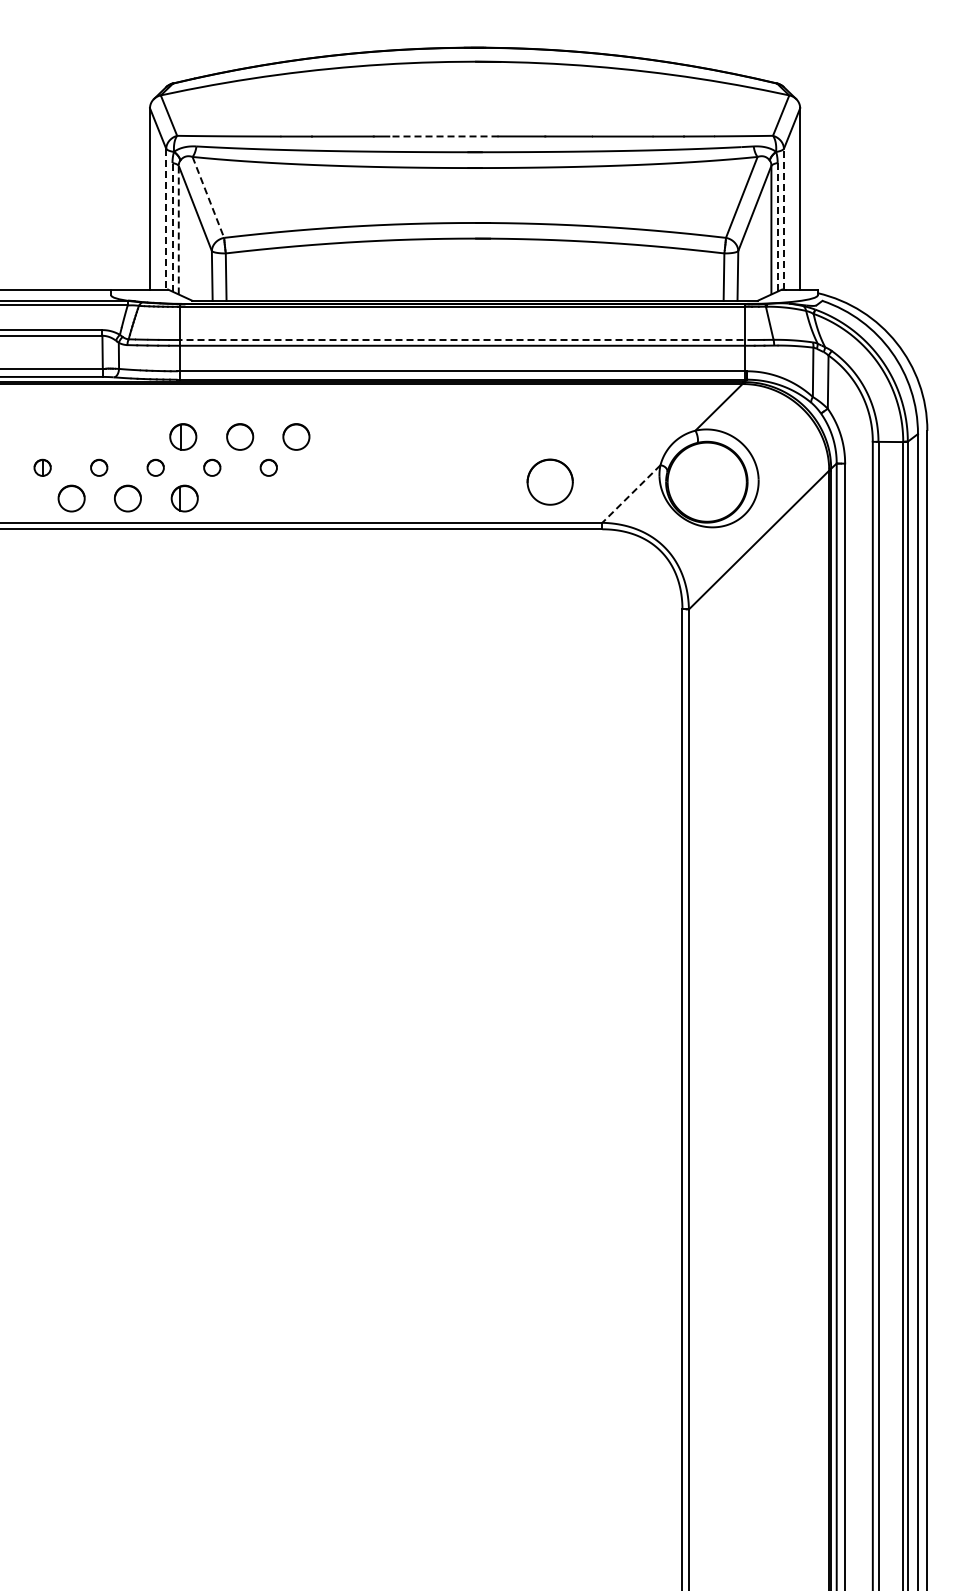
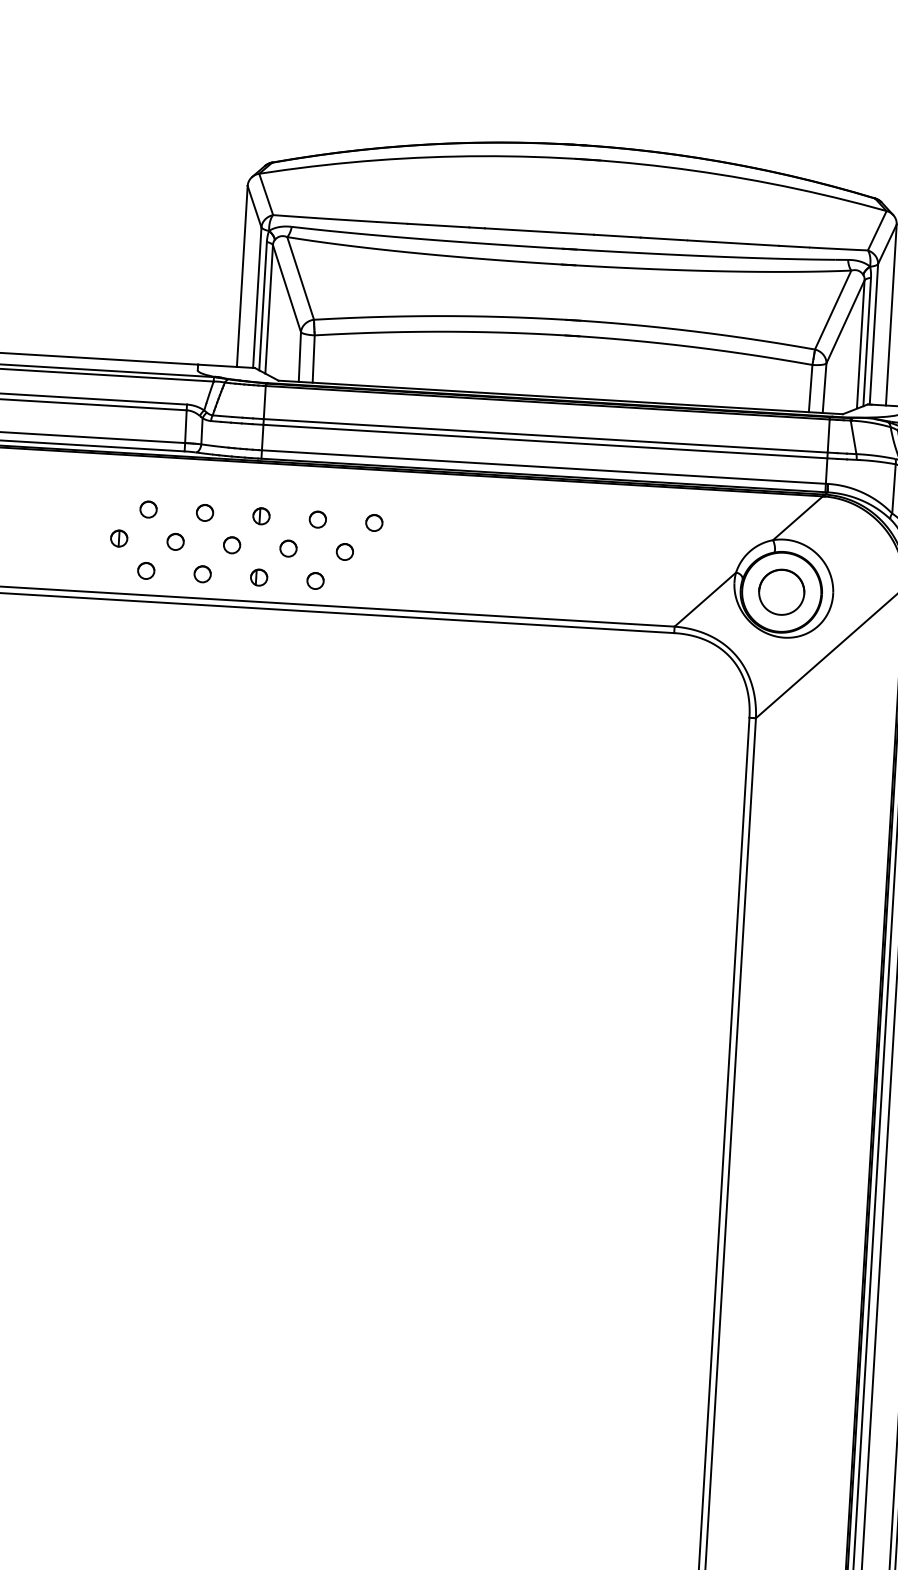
line: (443, 136) -> (538, 231), dashed -> solid
line: (208, 197) -> (300, 278), dashed -> solid
line: (783, 218) -> (873, 333), dashed -> solid
line: (166, 219) -> (257, 297), dashed -> solid
line: (172, 226) -> (263, 305), dashed -> solid
line: (777, 227) -> (866, 342), dashed -> solid
line: (178, 229) -> (268, 308), dashed -> solid
line: (466, 340) -> (549, 436), dashed -> solid
part: (70, 437) -> (148, 509), added
part: (126, 437) -> (204, 513), added
part: (183, 437) -> (261, 516), size x0.62
part: (239, 437) -> (317, 519), size x0.62
part: (296, 437) -> (374, 523), size x0.62
part: (549, 481) -> (781, 591), moved
line: (631, 494) -> (705, 600), dashed -> solid
part: (71, 498) -> (146, 570), size x0.62
part: (128, 498) -> (203, 574), size x0.62
part: (184, 498) -> (258, 577), size x0.62
part: (241, 498) -> (315, 580), added

